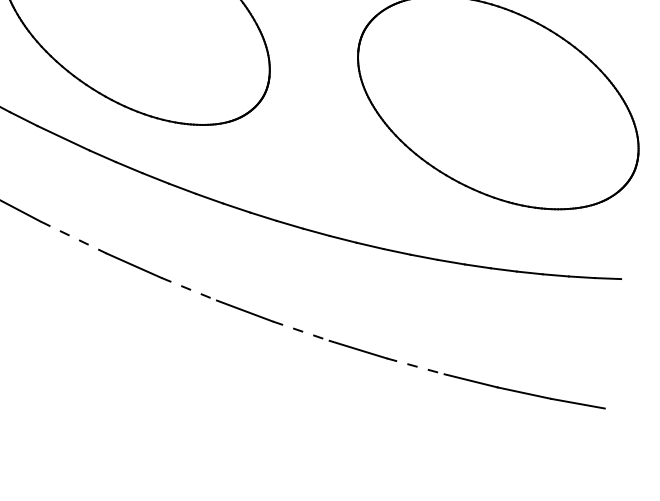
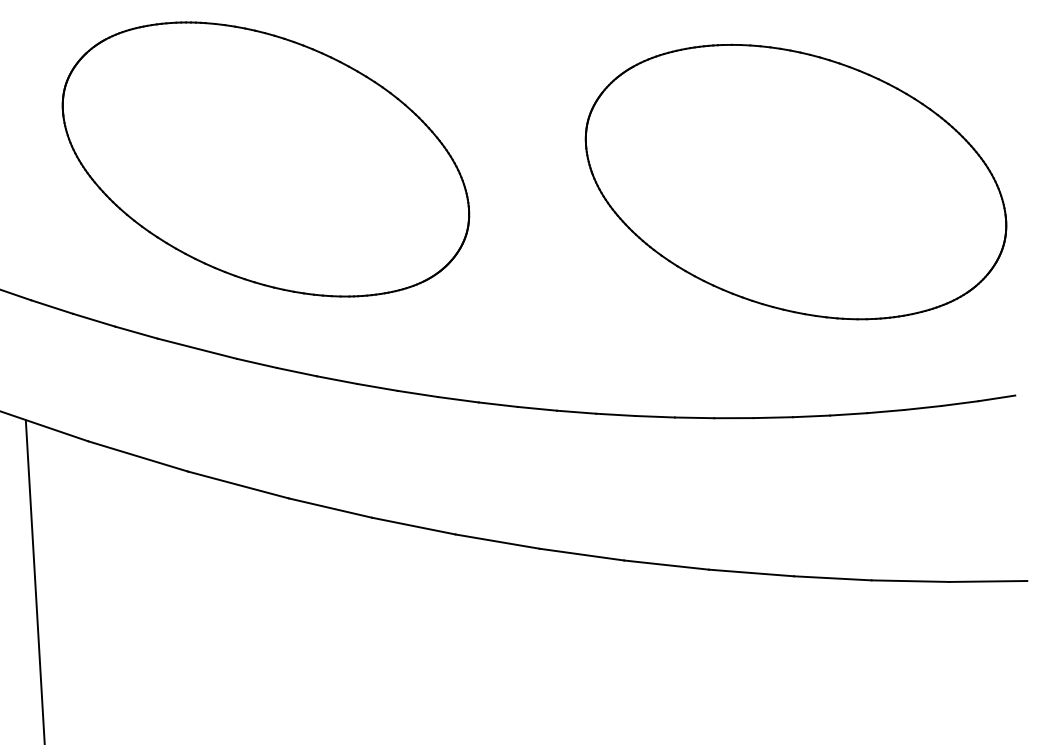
line: (74, 238) -> (239, 485), dashed -> solid
line: (188, 289) -> (413, 526), dashed -> solid
line: (301, 331) -> (581, 554), dashed -> solid
line: (415, 366) -> (751, 572), dashed -> solid

